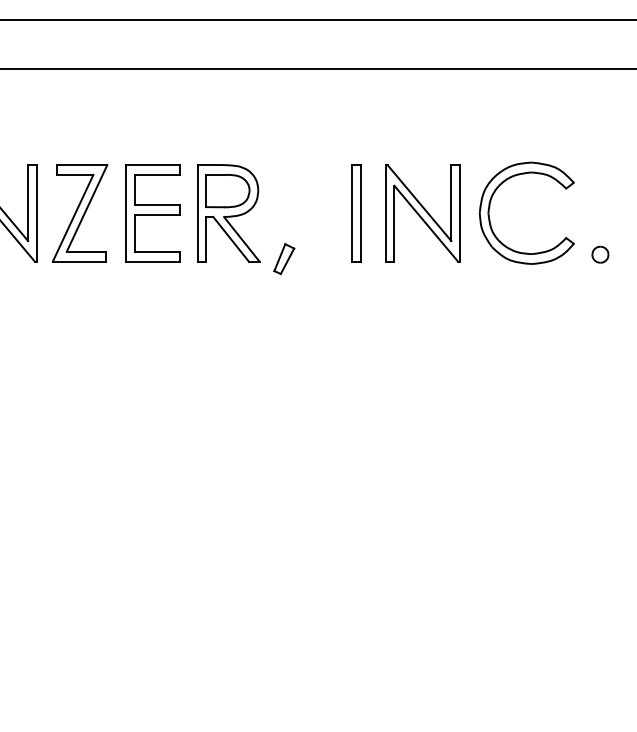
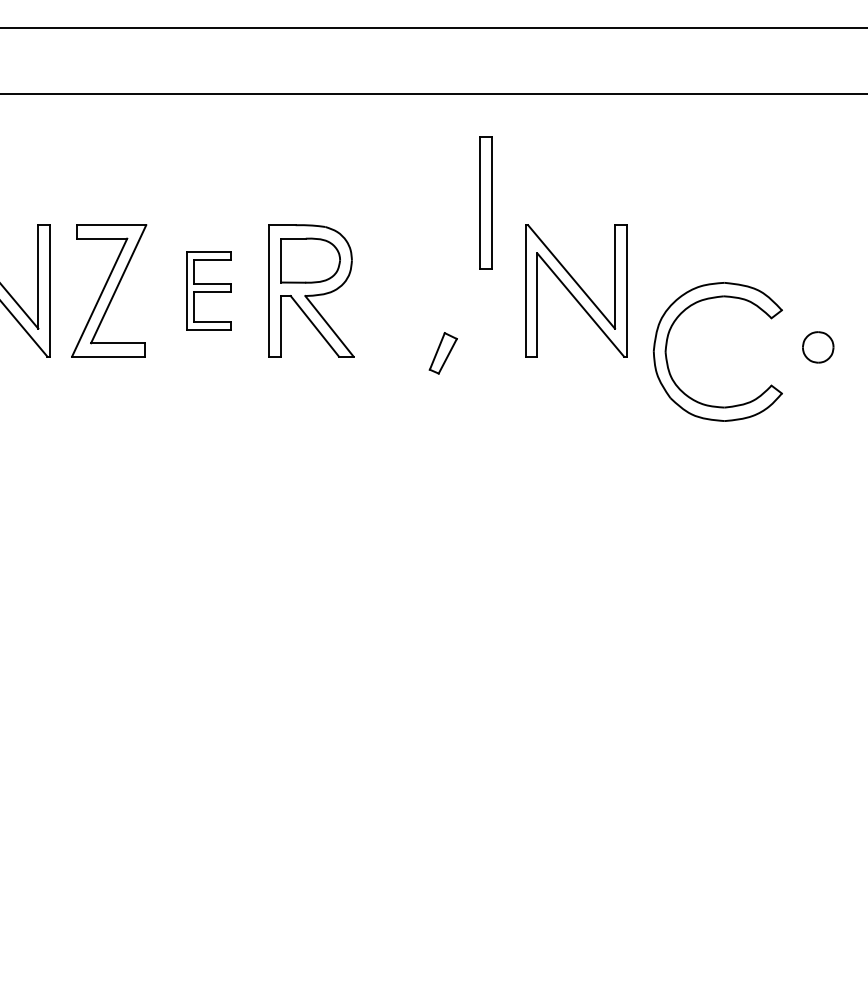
part: (489, 208) -> (667, 345), moved
part: (153, 212) -> (208, 290), size x0.6
part: (356, 212) -> (485, 202), moved
part: (599, 254) -> (817, 347), size x1.4
part: (283, 259) -> (442, 353), moved

